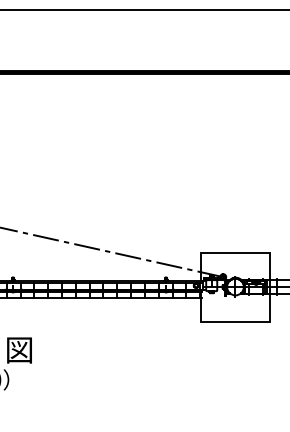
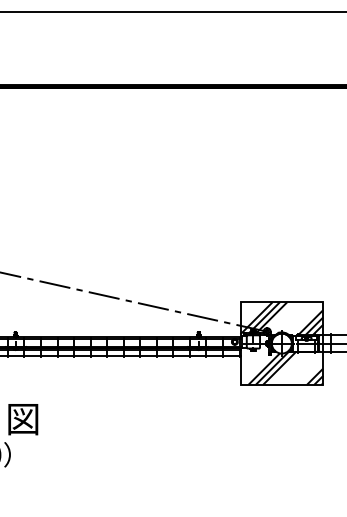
hatch: (235, 286) -> (281, 342), added

